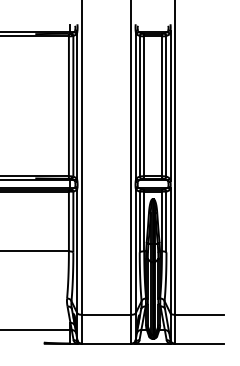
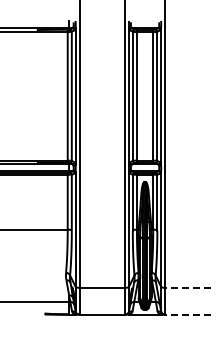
line: (199, 314) -> (187, 287), solid -> dashed
line: (199, 343) -> (187, 314), solid -> dashed

